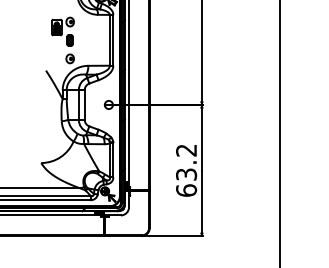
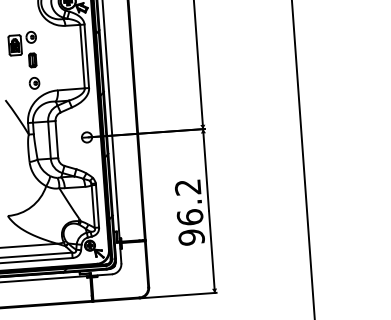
text: (186, 182) -> (190, 227), 63.2 -> 96.2

